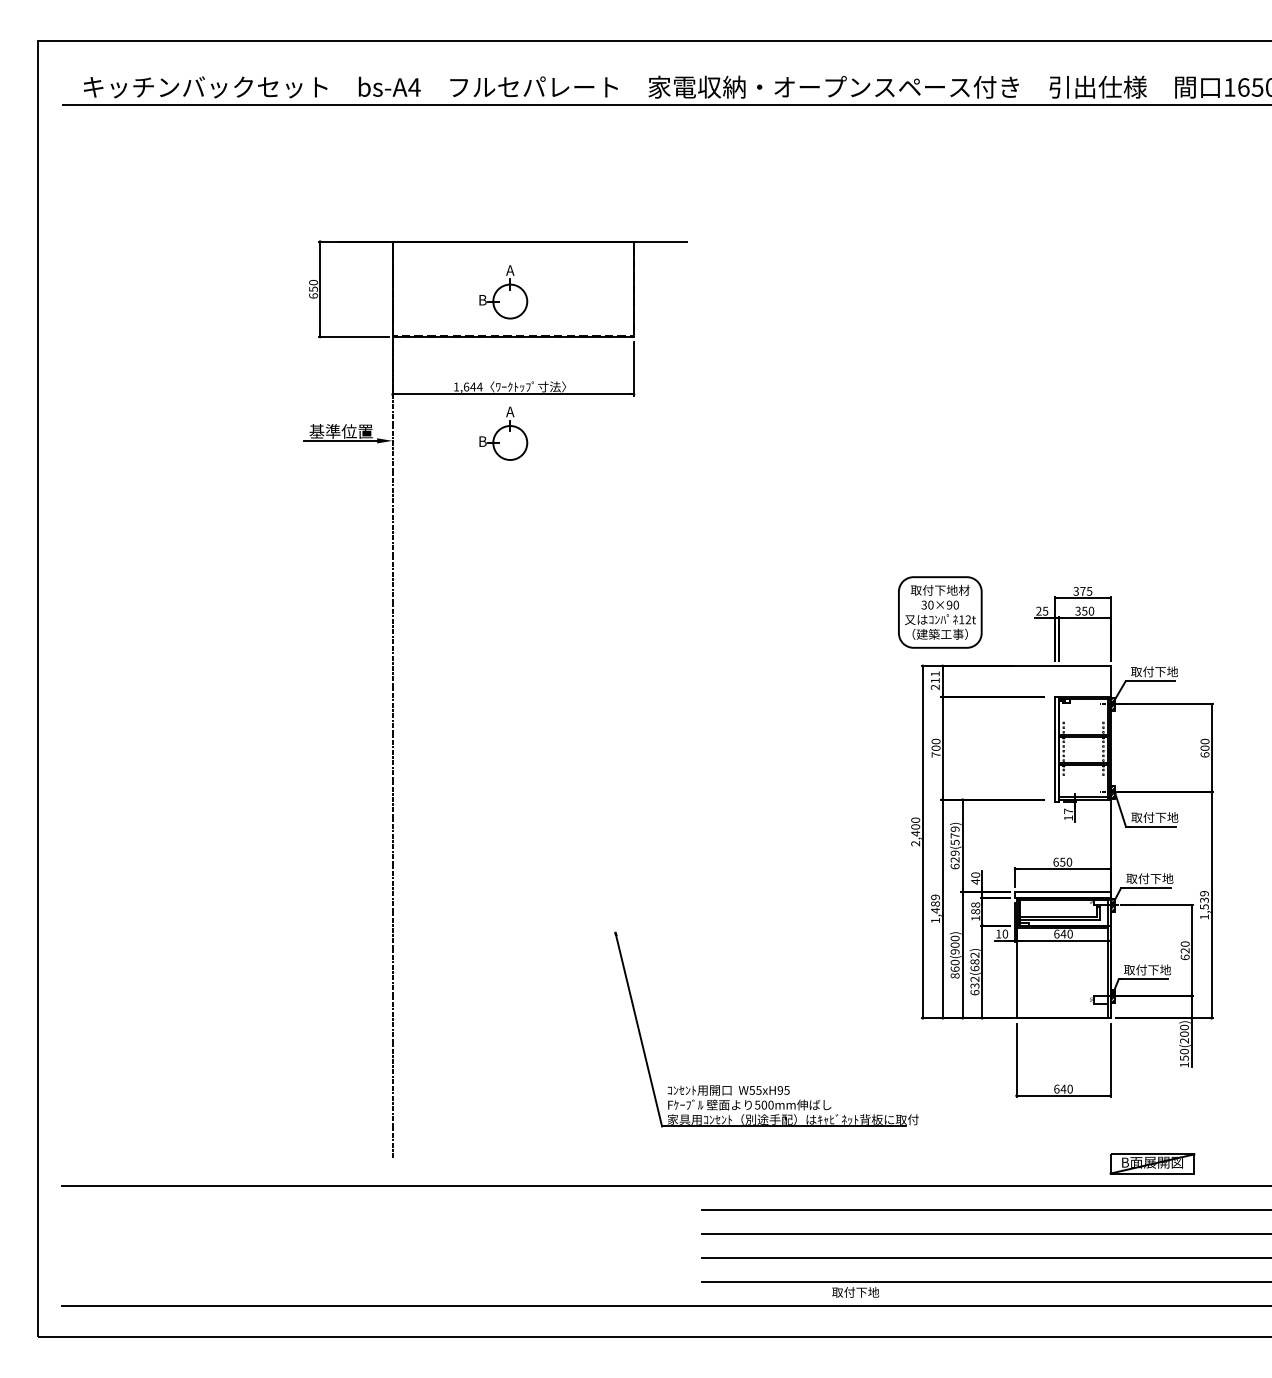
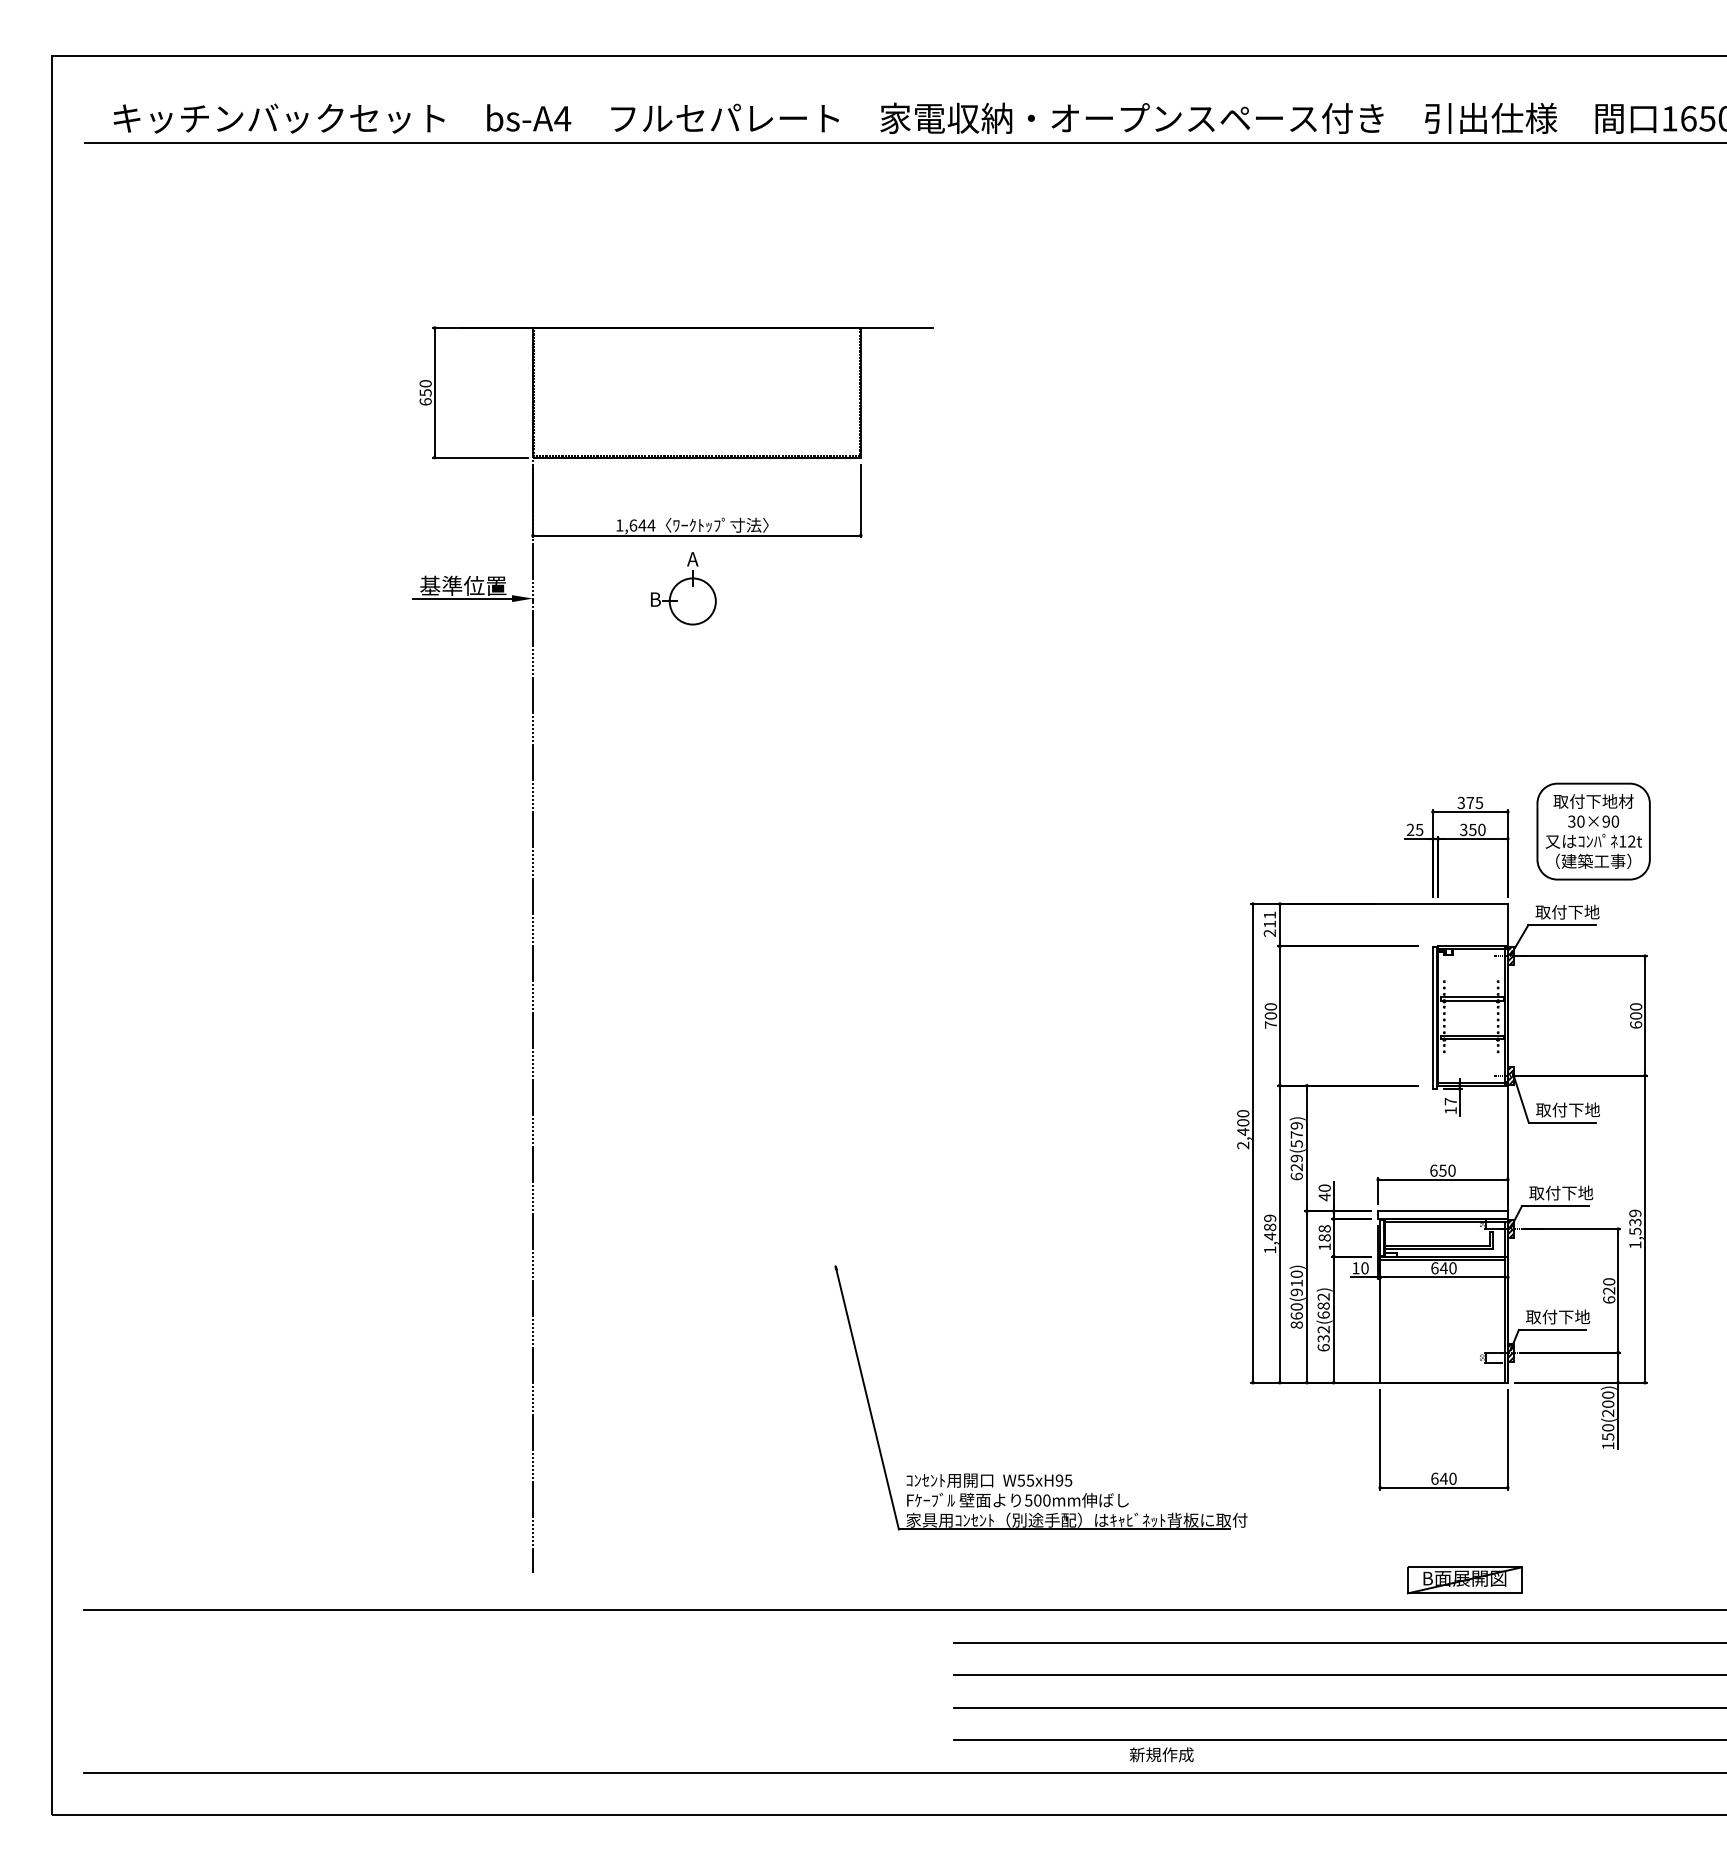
part: (503, 292) -> (683, 396), removed
part: (940, 612) -> (1593, 831), moved
text: (954, 944) -> (1296, 1282), 860(900) -> 860(910)
part: (1152, 1164) -> (1464, 1580), moved
text: (855, 1292) -> (1161, 1754), 取付下地 -> 新規作成

